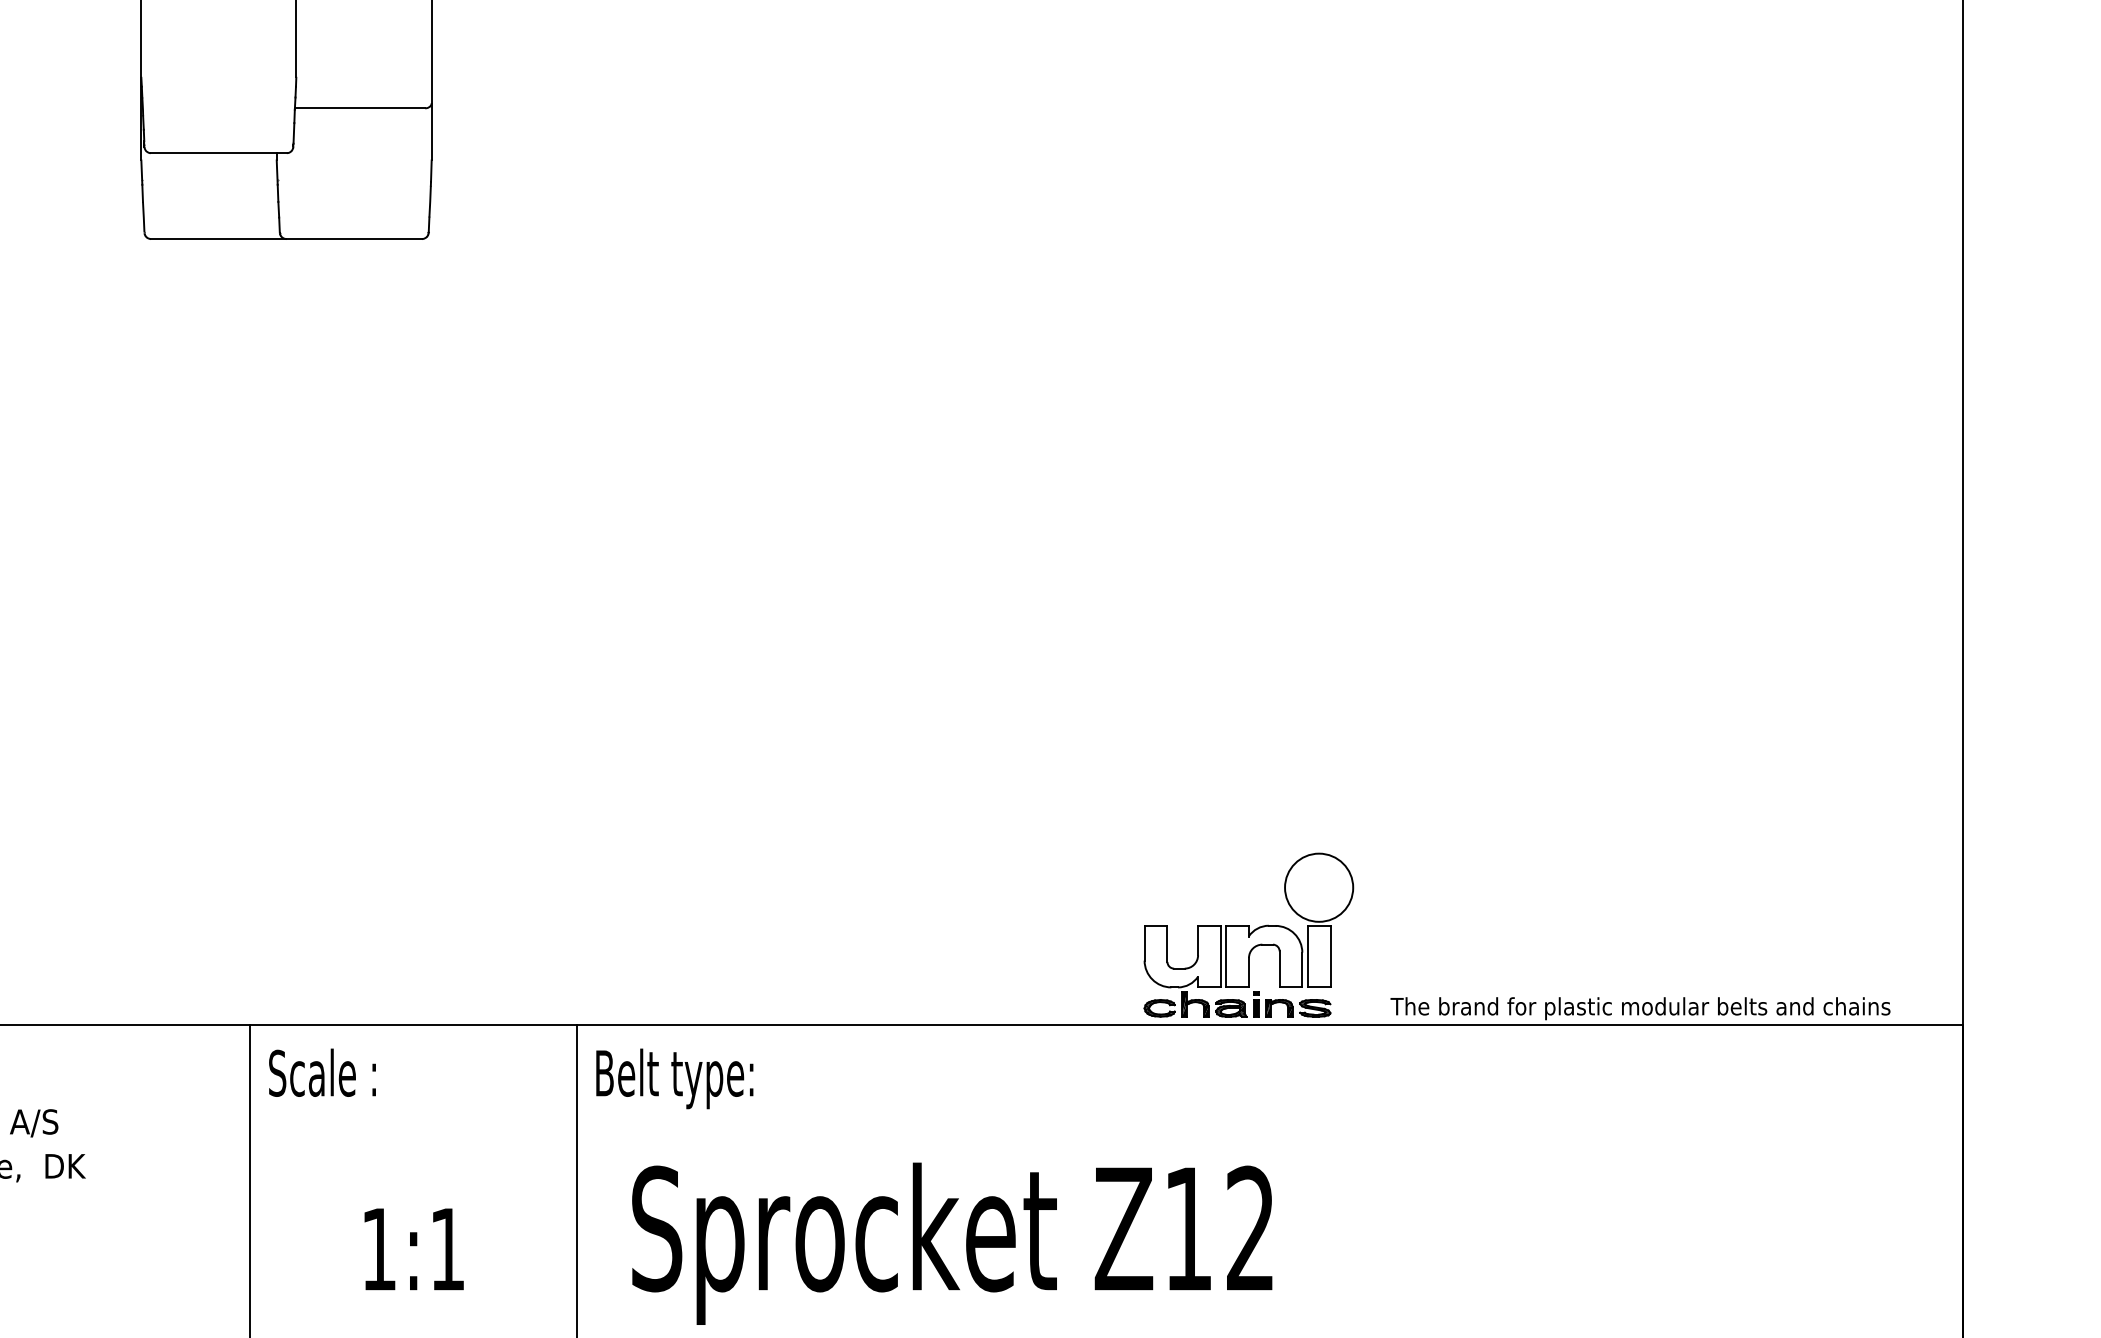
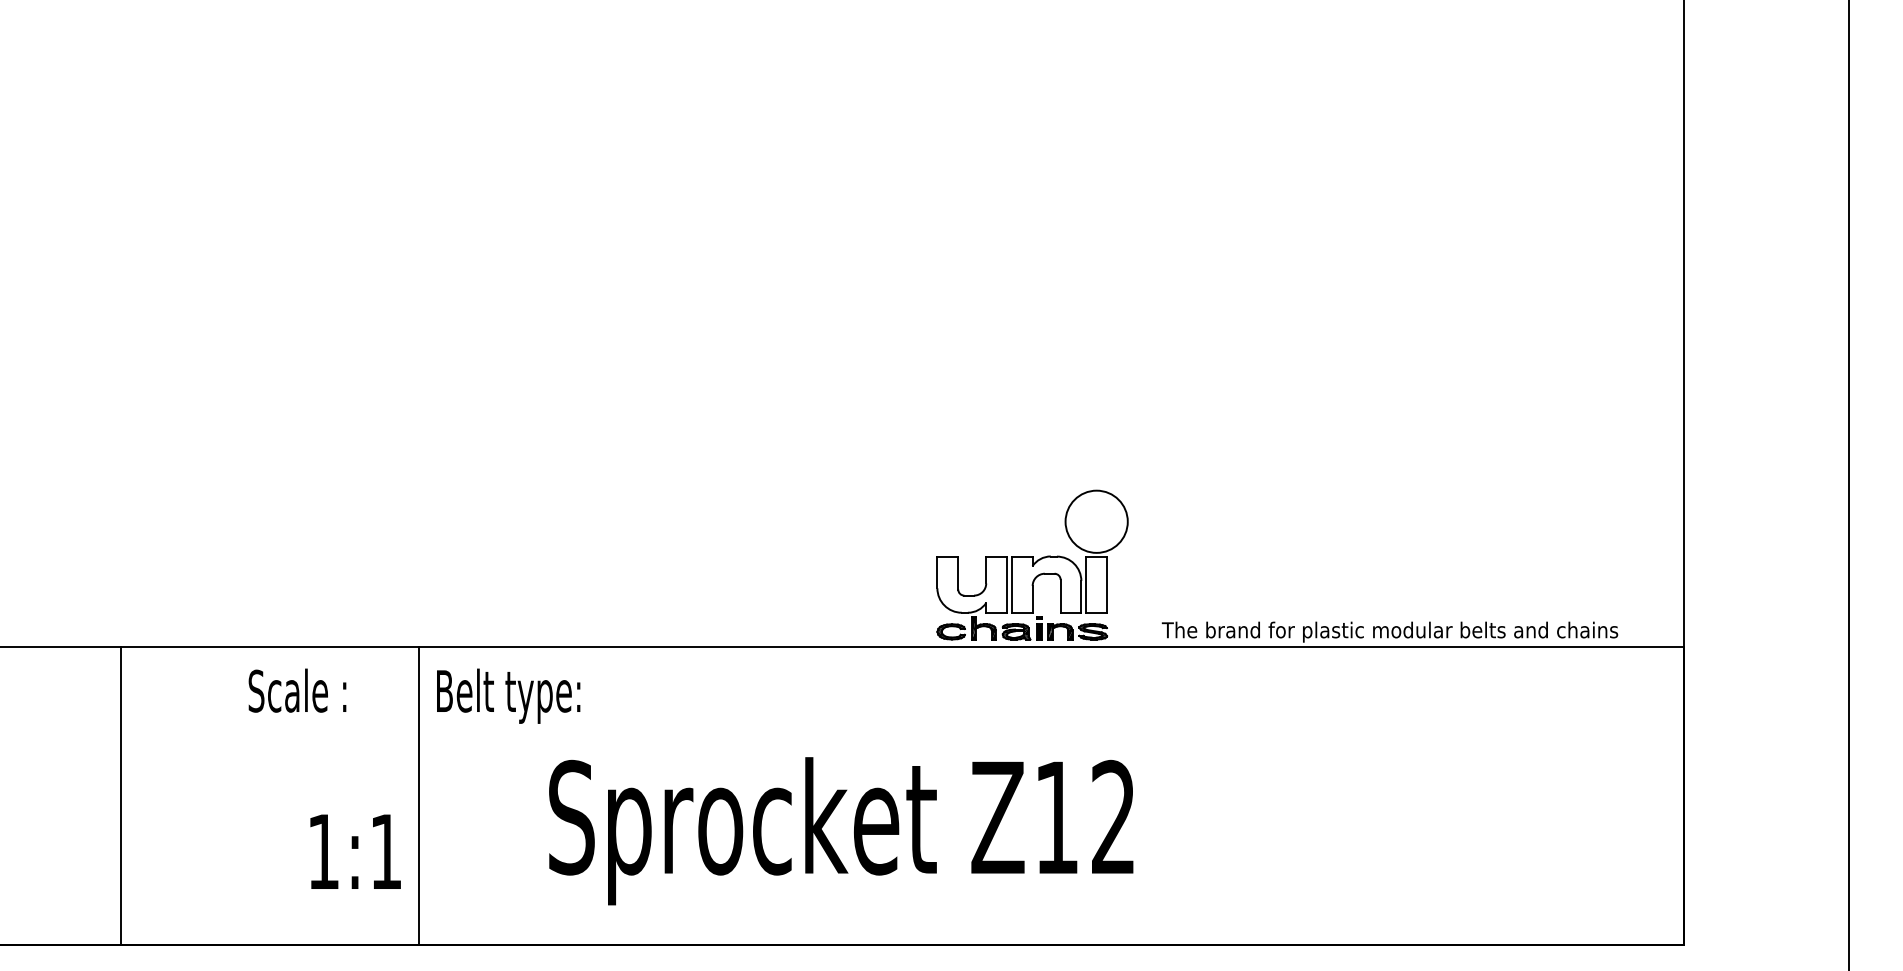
text: (322, 1072) -> (297, 690), moved
text: (952, 1243) -> (841, 830), moved
text: (413, 1249) -> (355, 851), moved

